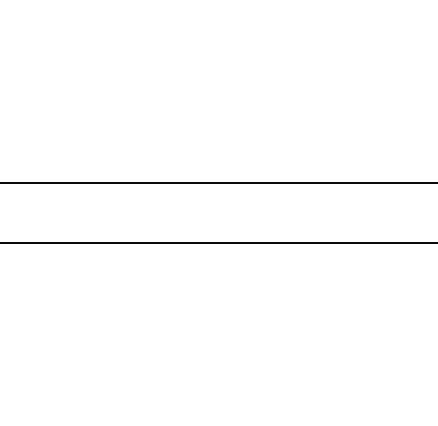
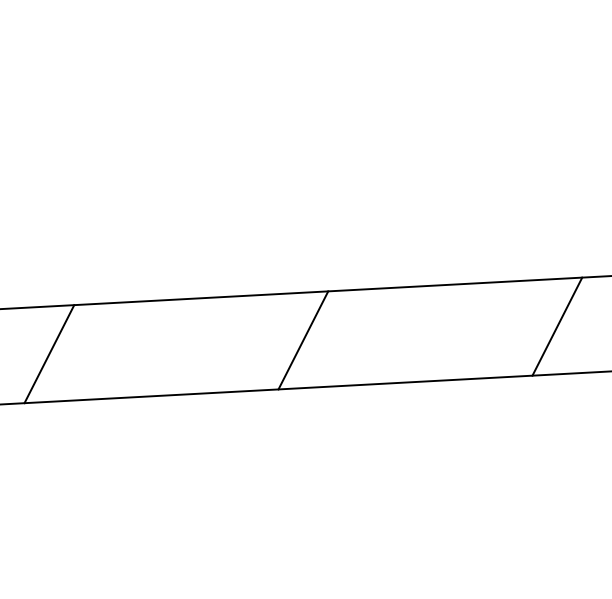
line: (58, 212) -> (49, 353), added
line: (217, 212) -> (303, 339), added
line: (376, 212) -> (557, 325), added

